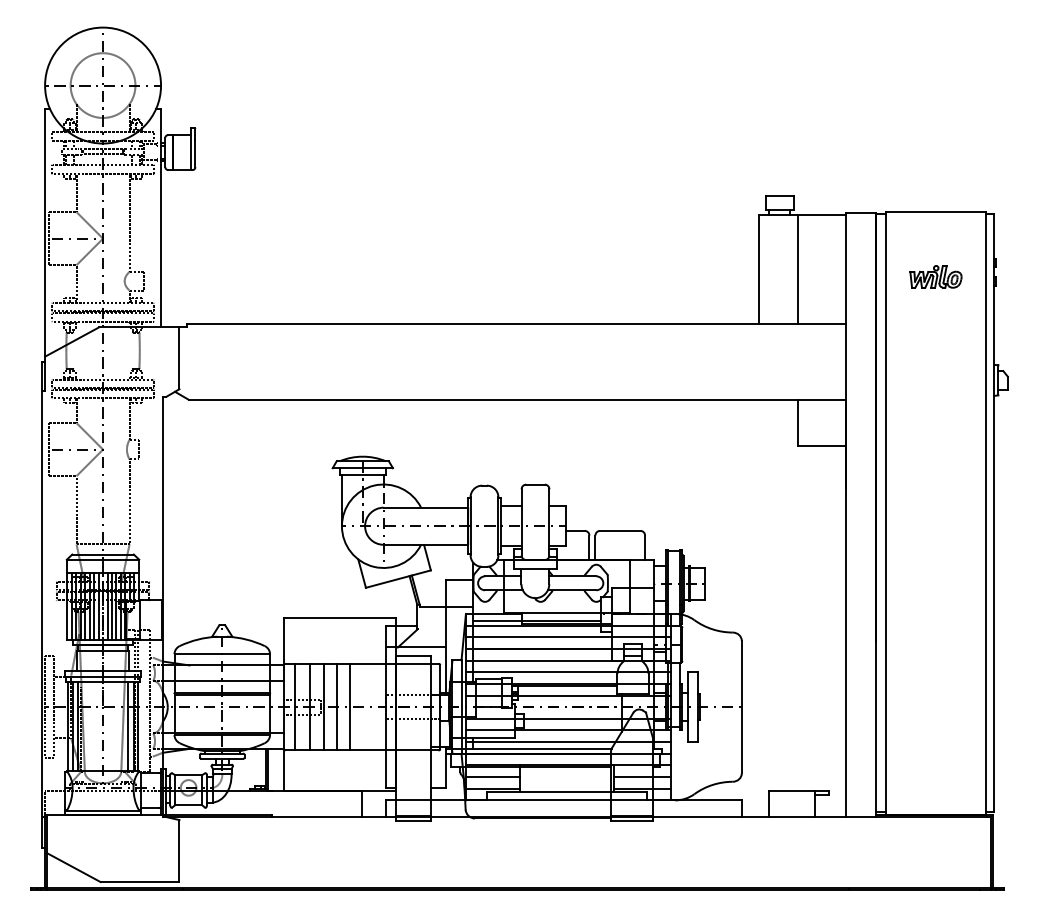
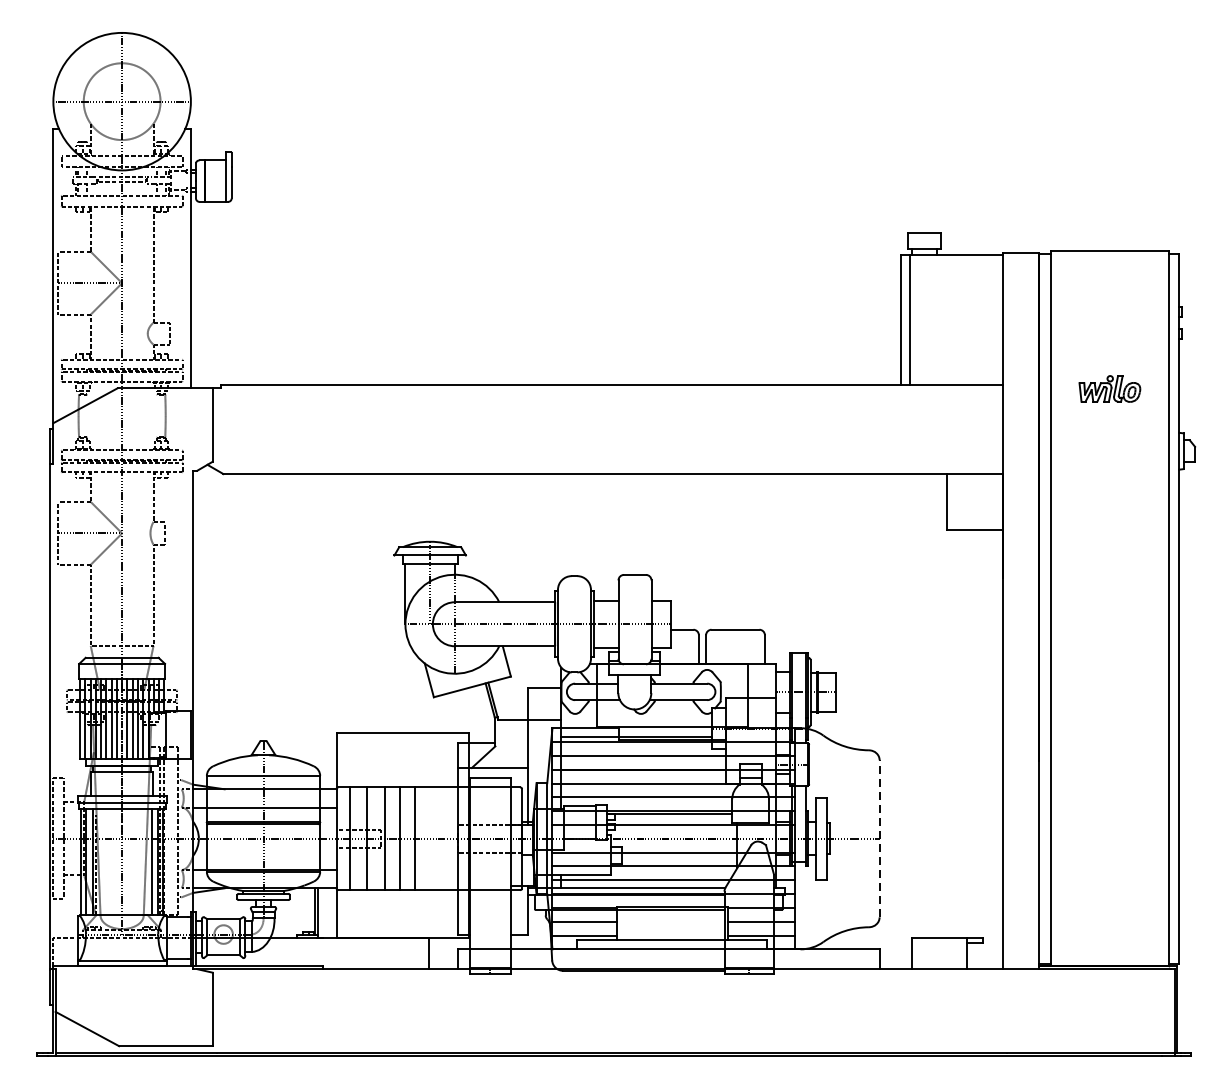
line: (798, 269) -> (910, 319), moved
part: (935, 276) -> (1109, 388), moved
line: (741, 706) -> (879, 838), solid -> dashed

